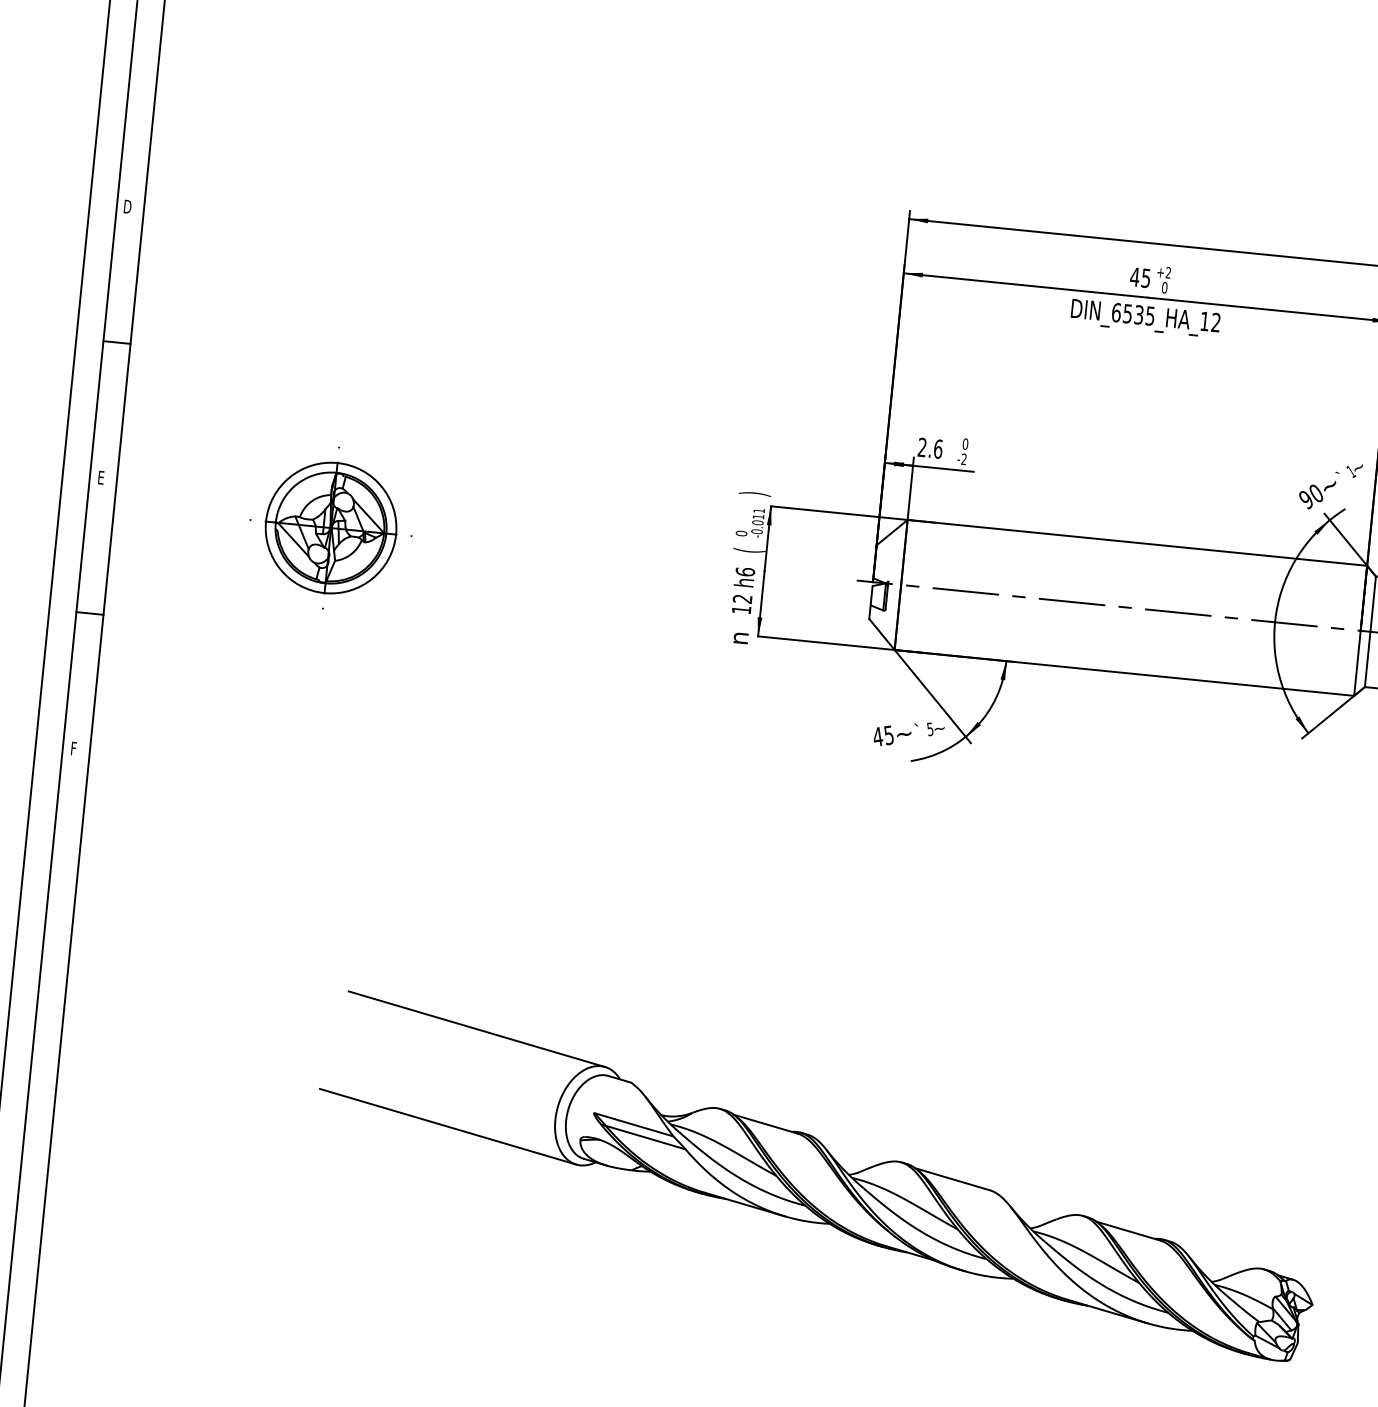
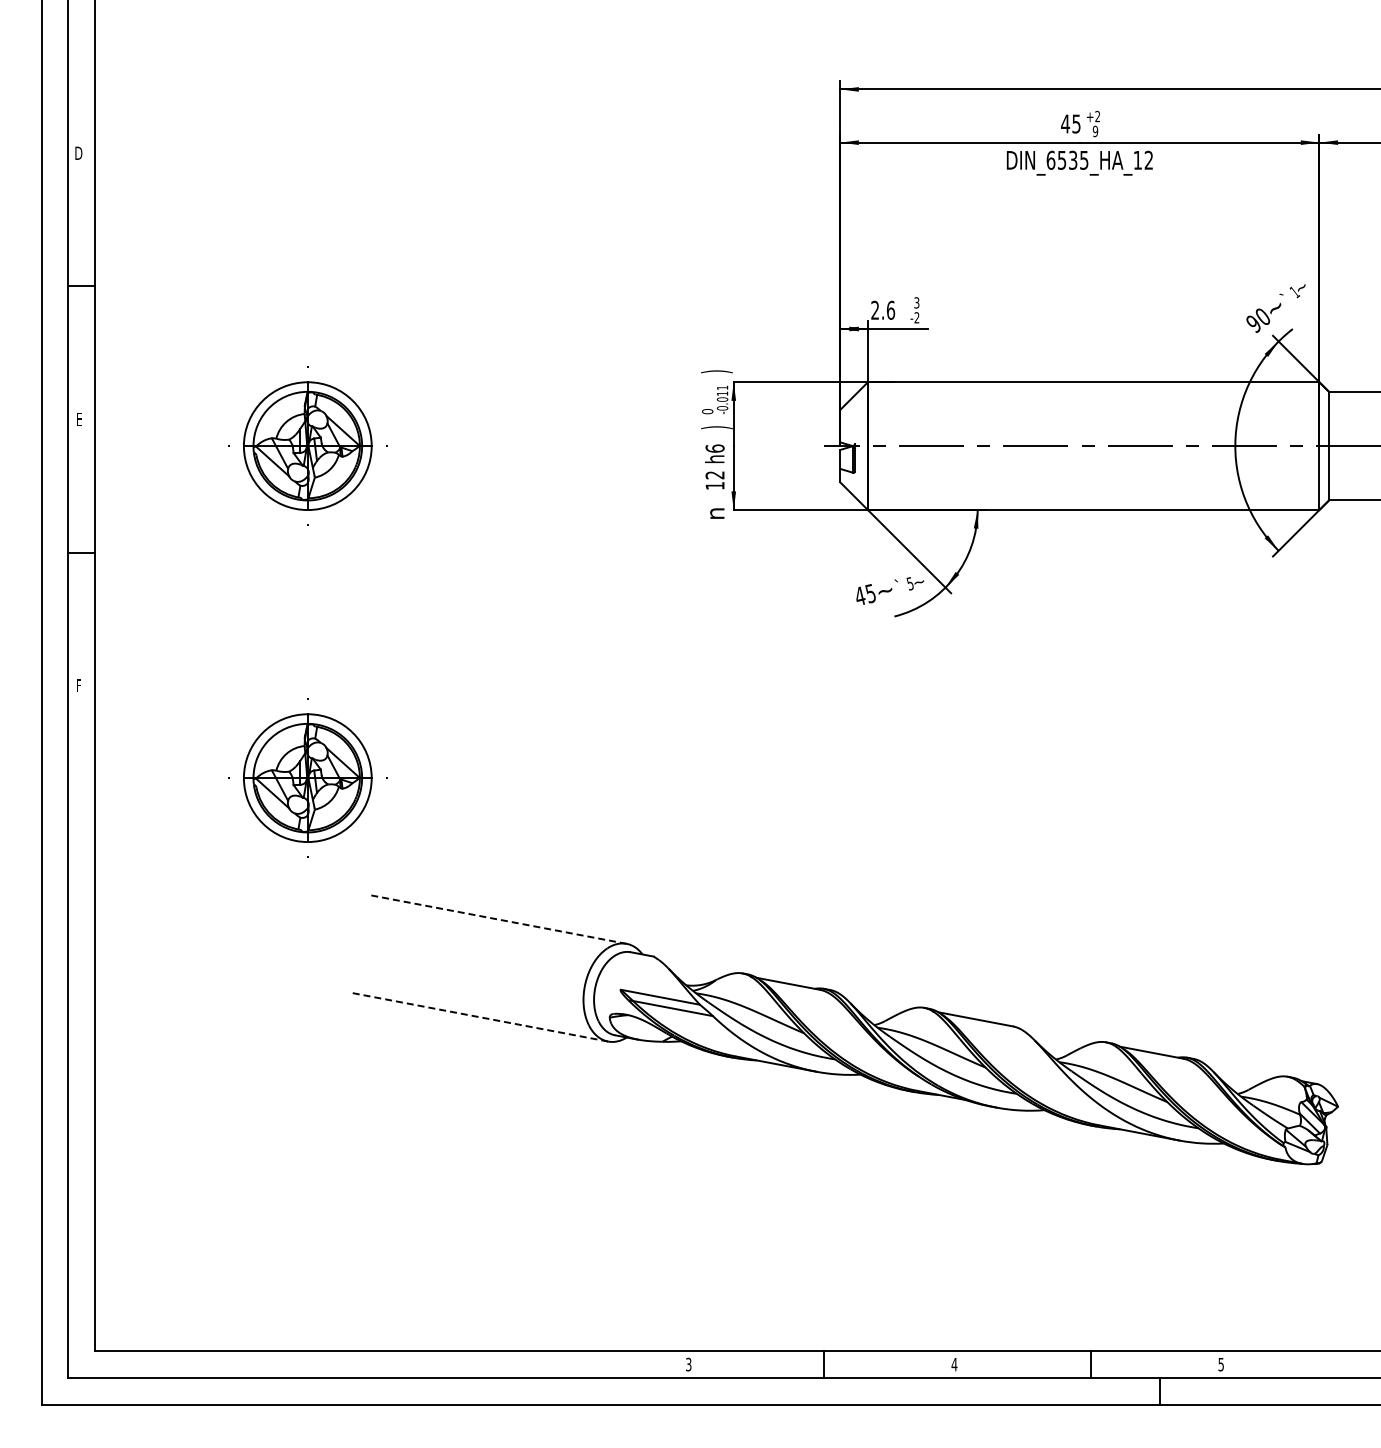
text: (1164, 287) -> (1095, 131), 0 -> 9
text: (965, 443) -> (916, 302), 0 -> 3
text: (748, 550) -> (716, 427), ( -> )
part: (297, 865) -> (307, 777), added
line: (477, 1029) -> (498, 919), solid -> dashed
line: (447, 1127) -> (479, 1017), solid -> dashed

